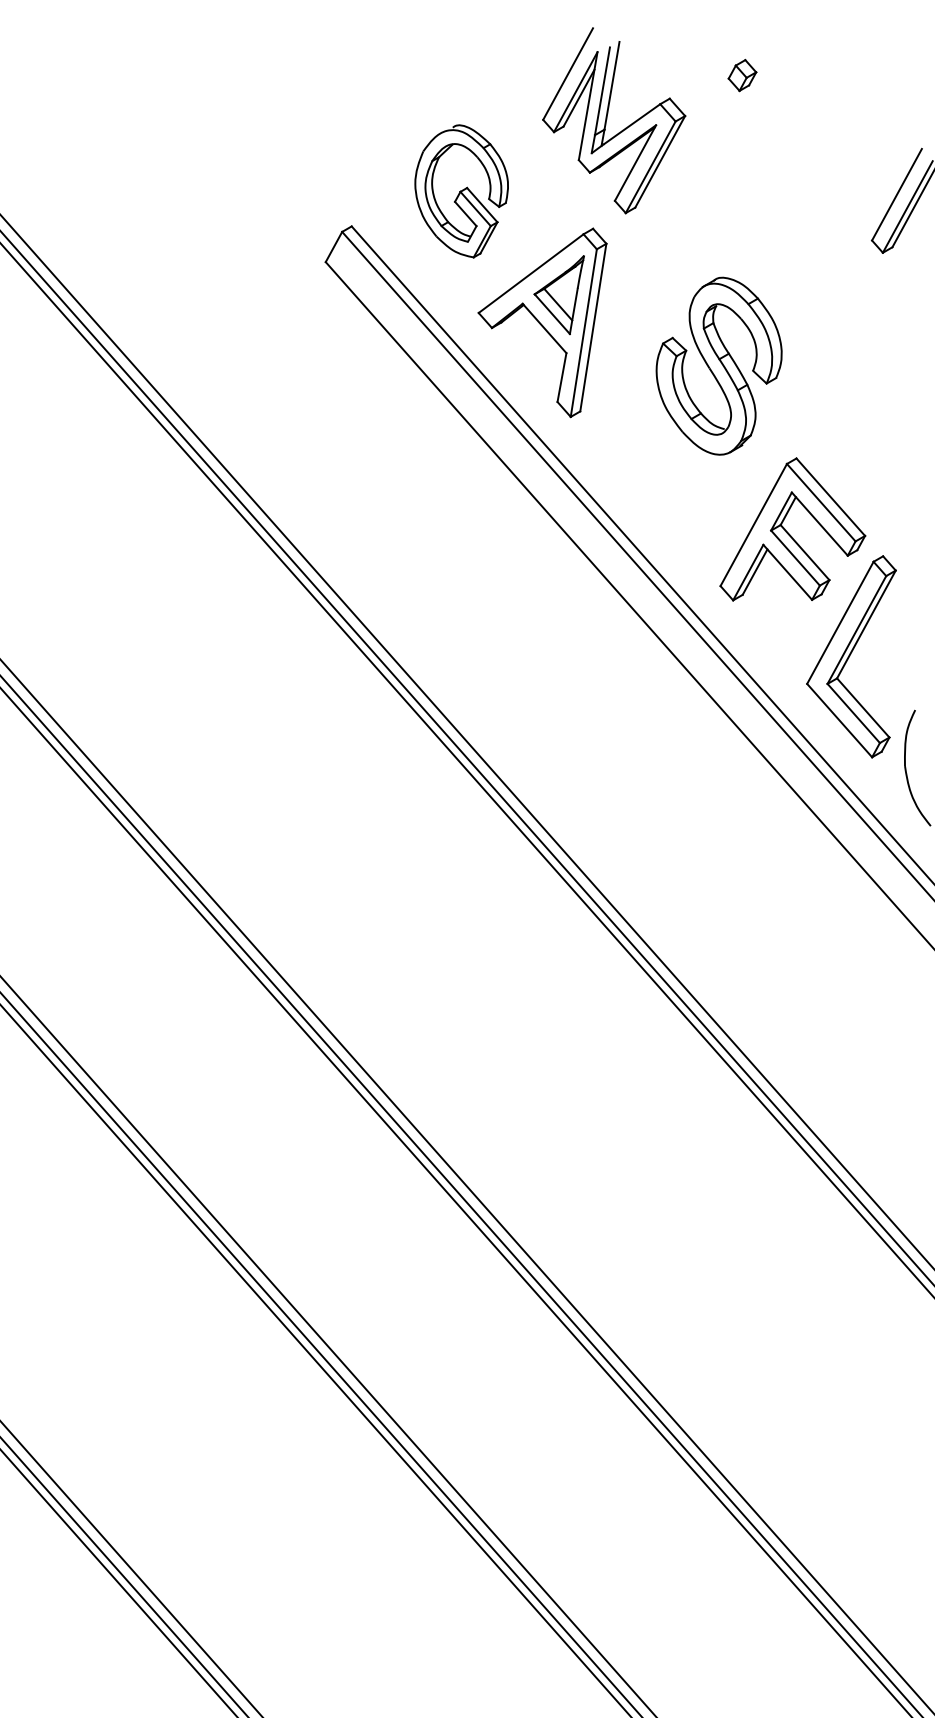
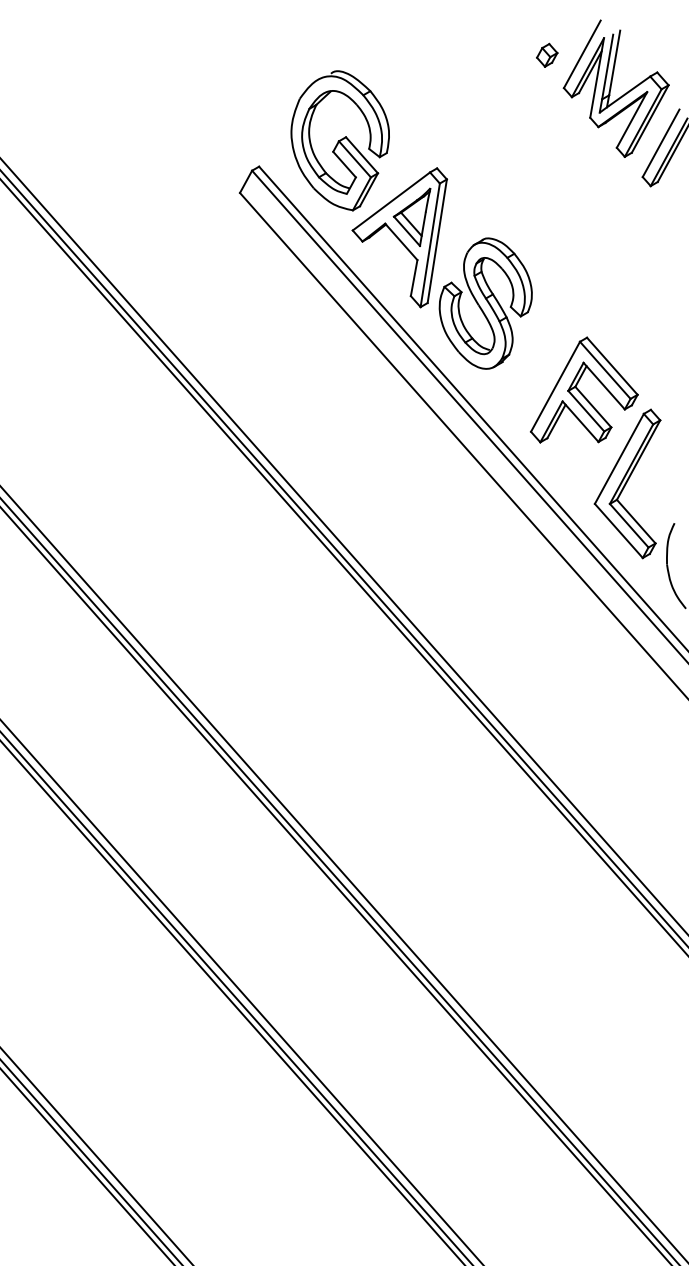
part: (607, 119) -> (611, 87), moved
part: (461, 191) -> (340, 140), size x1.43
part: (718, 365) -> (485, 303), moved

